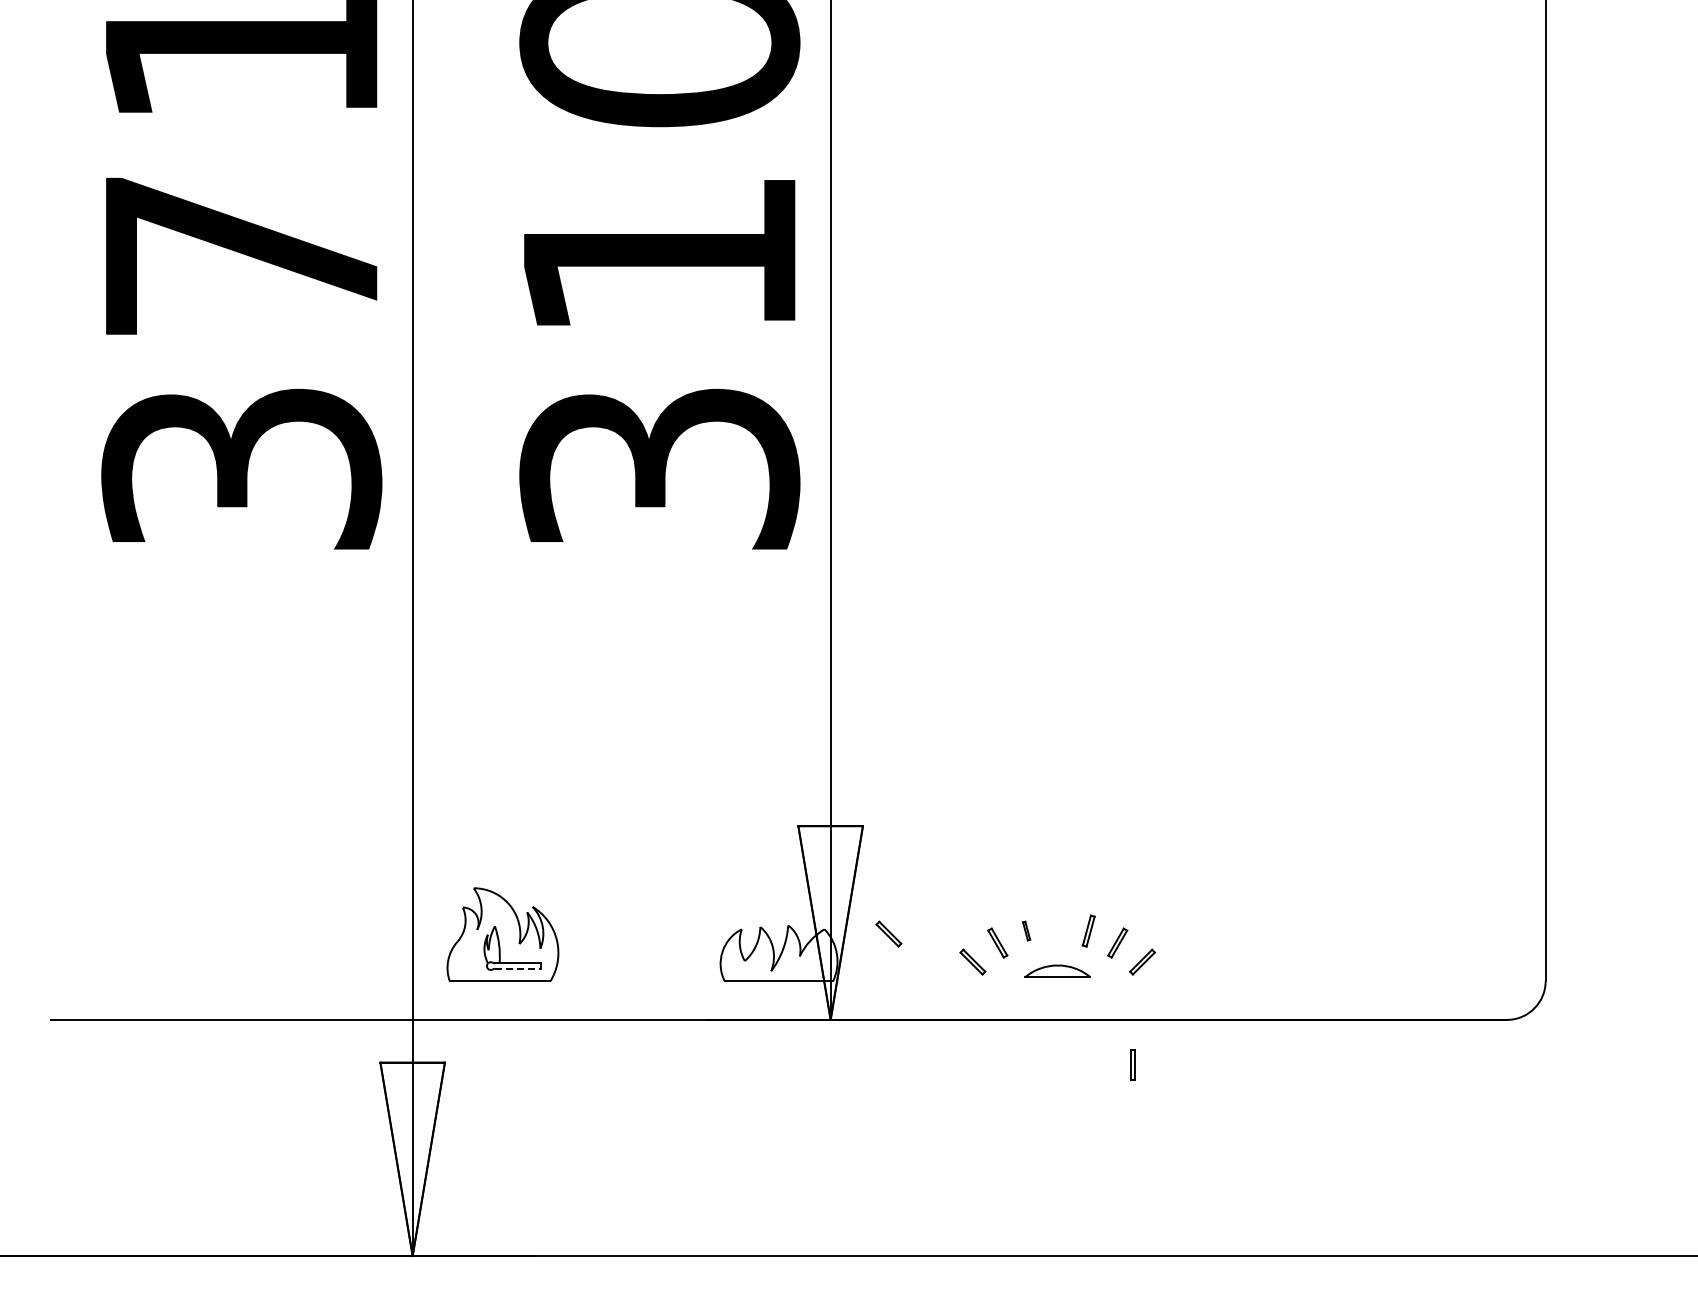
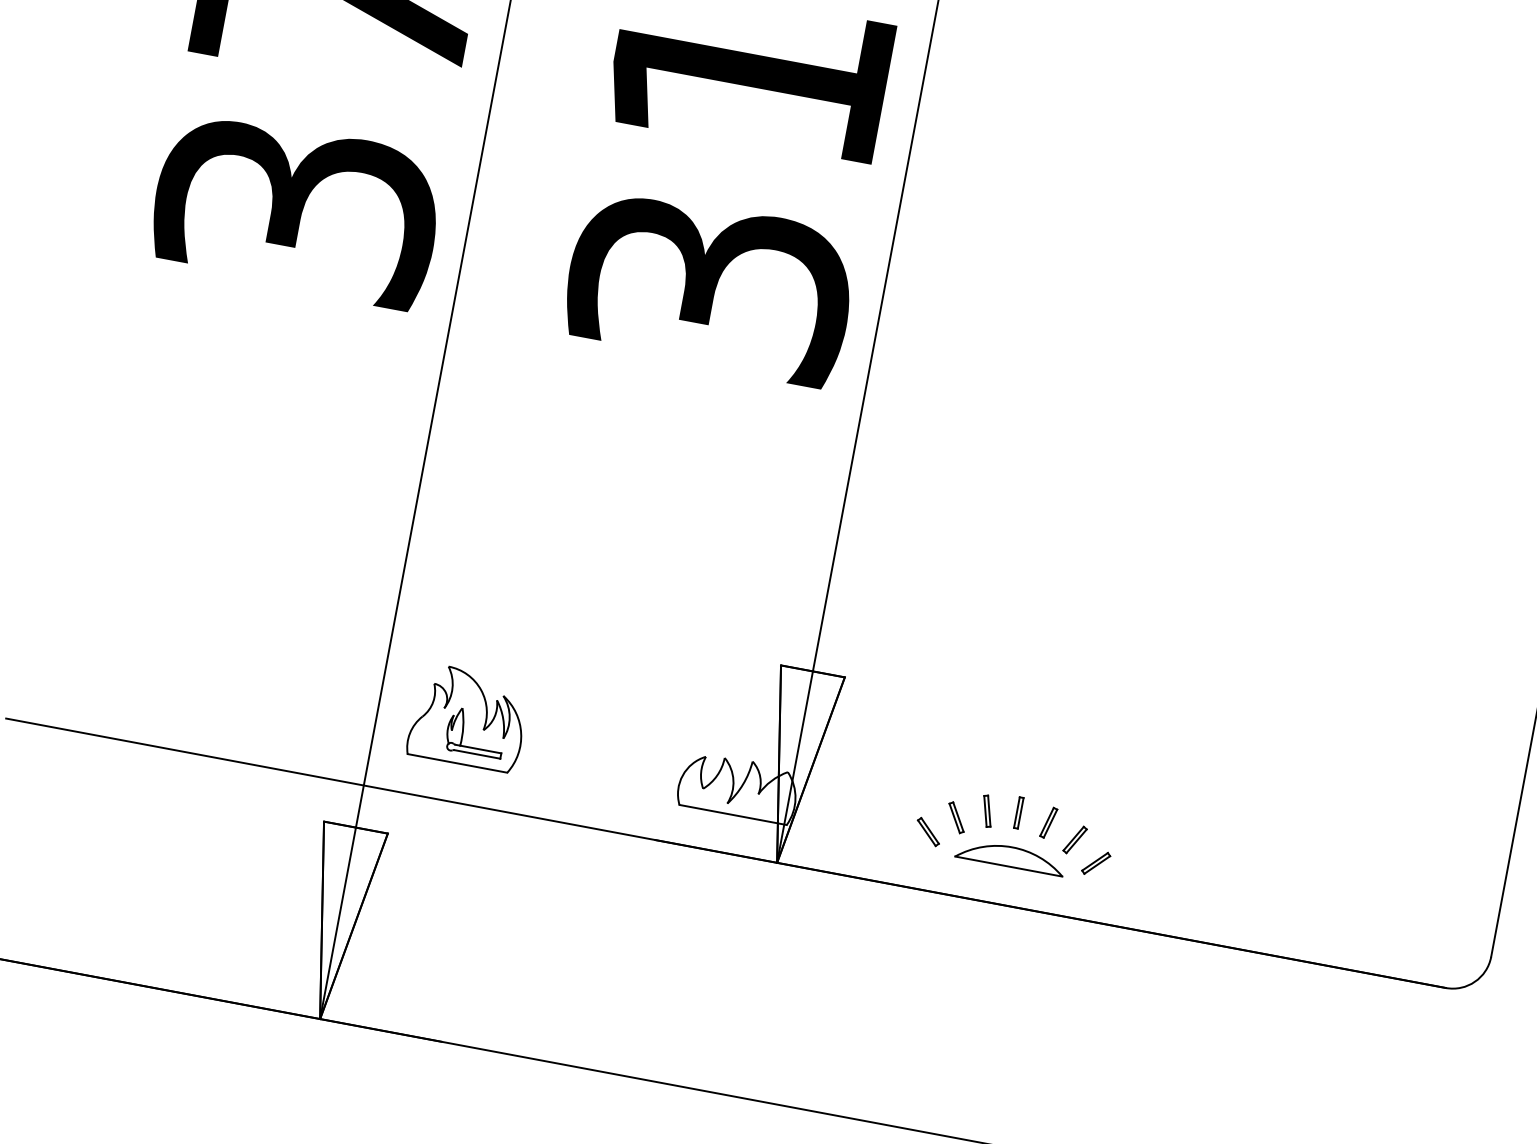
part: (1026, 930) -> (987, 810), size x1.67
part: (888, 933) -> (850, 788), removed
line: (518, 968) -> (477, 754), dashed -> solid
part: (1057, 970) -> (1010, 855), size x1.67
part: (1132, 1064) -> (1018, 812), moved

